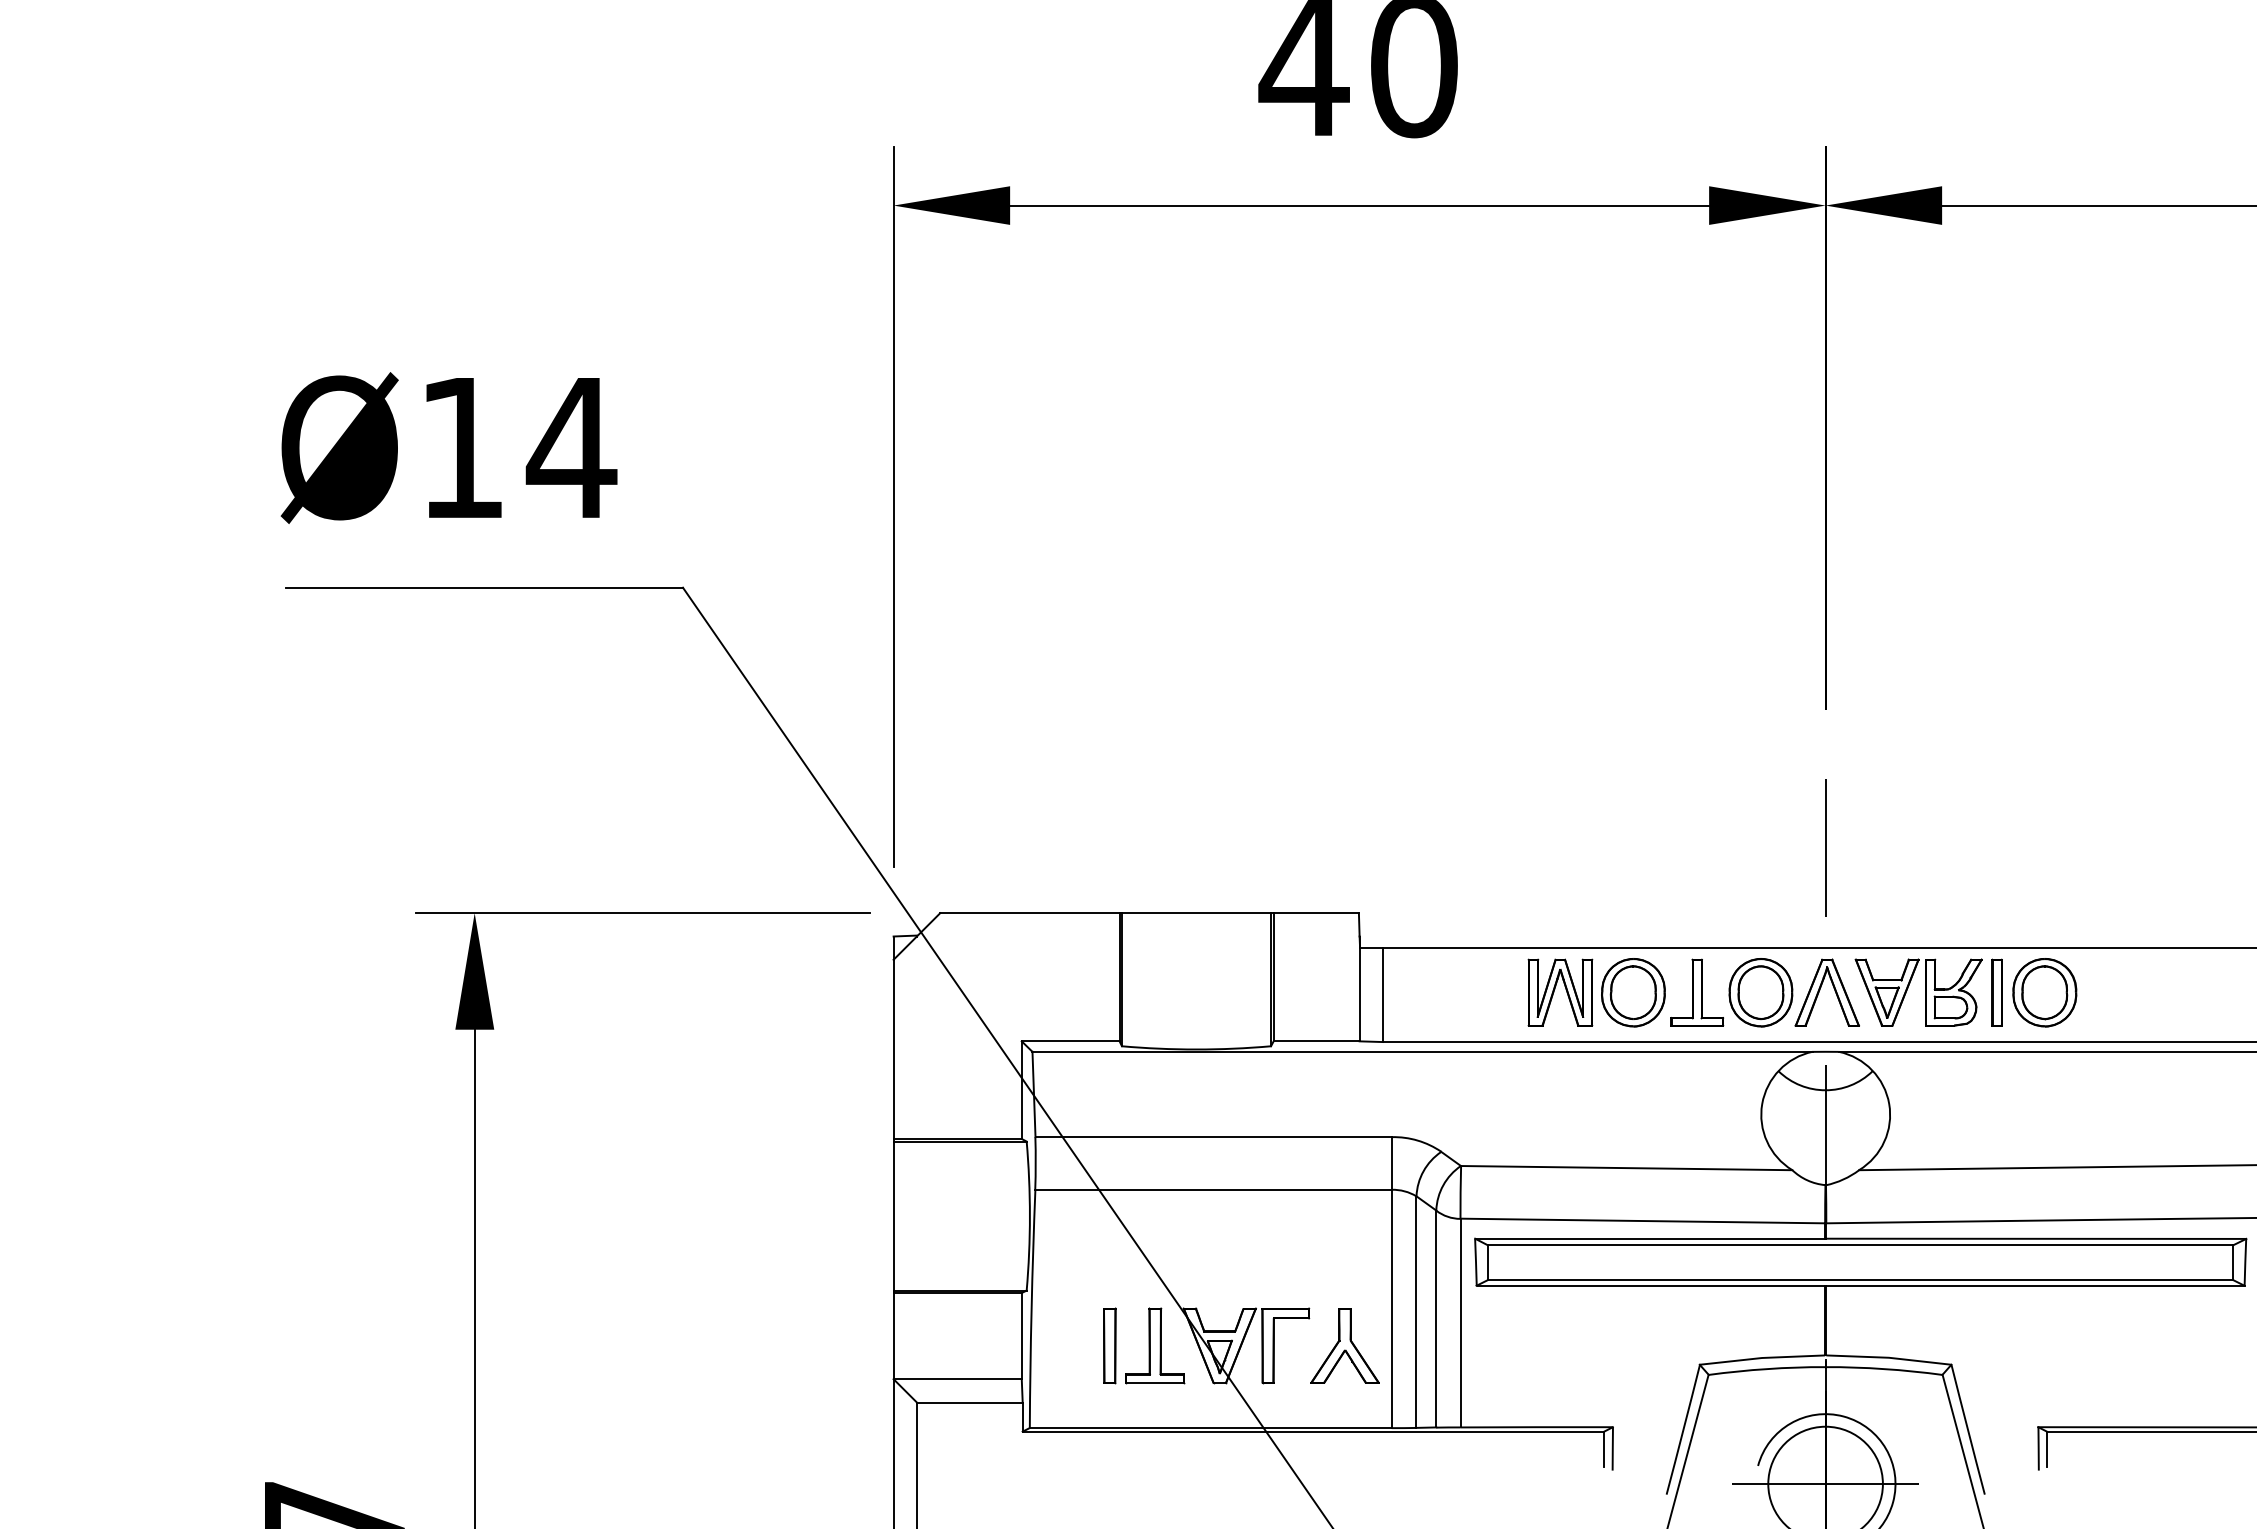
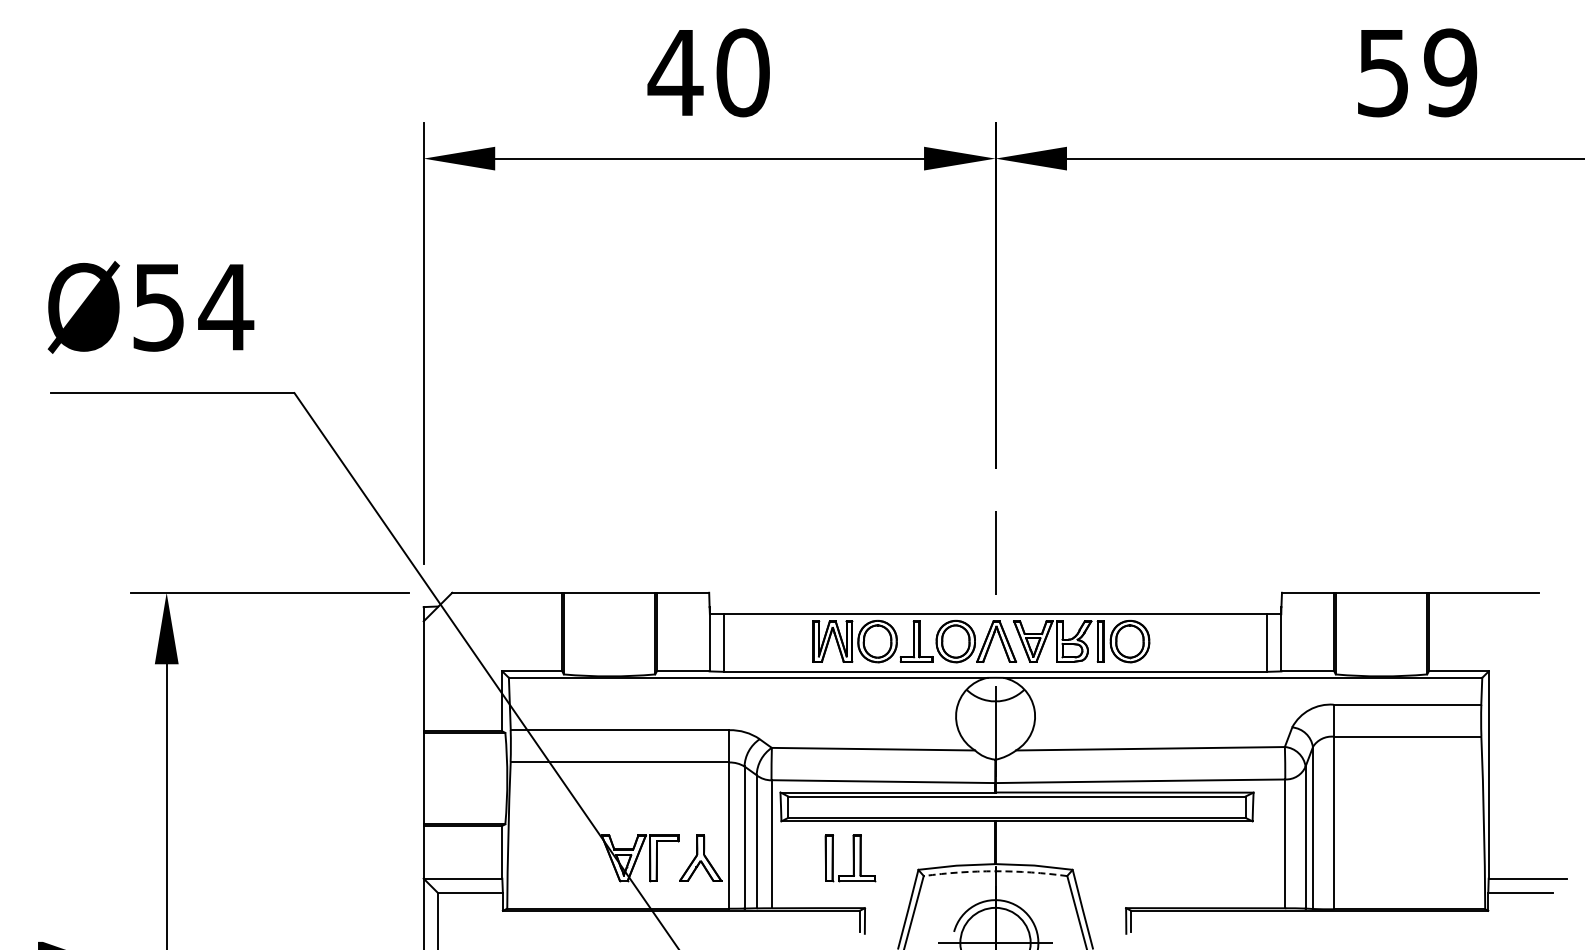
text: (461, 448) -> (158, 307), Ø14 -> Ø54
part: (1144, 1346) -> (850, 858), moved
arc: (1825, 1367) -> (995, 871), solid -> dashed

